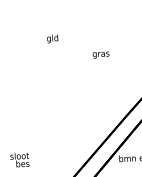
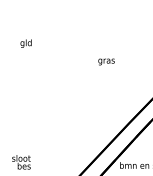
text: (51, 38) -> (25, 43), moved

